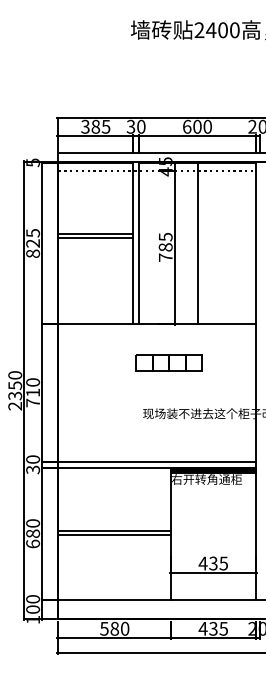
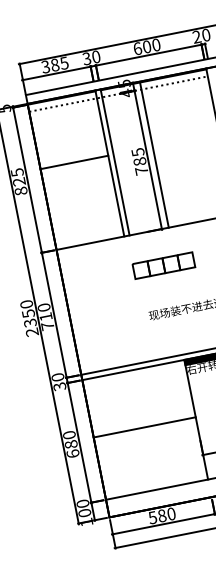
line: (95, 237) -> (74, 165), removed
line: (197, 243) -> (154, 155), moved
line: (114, 534) -> (145, 430), removed

